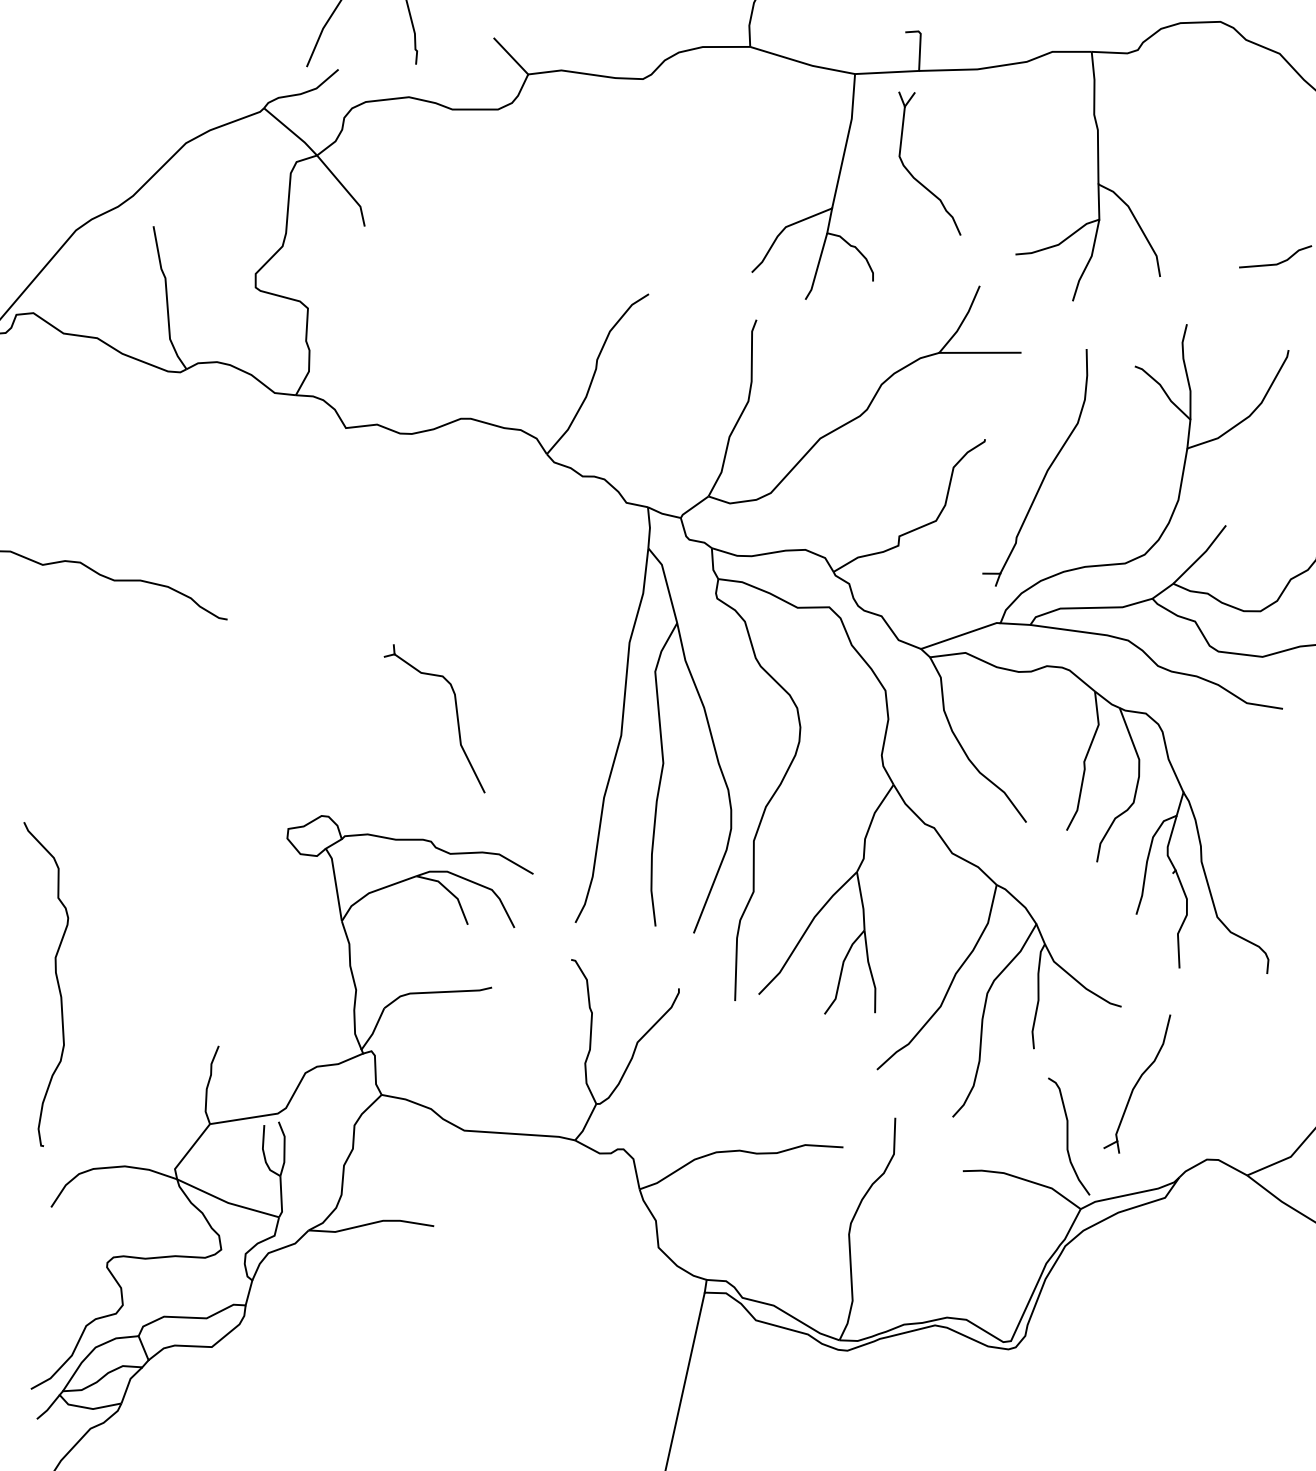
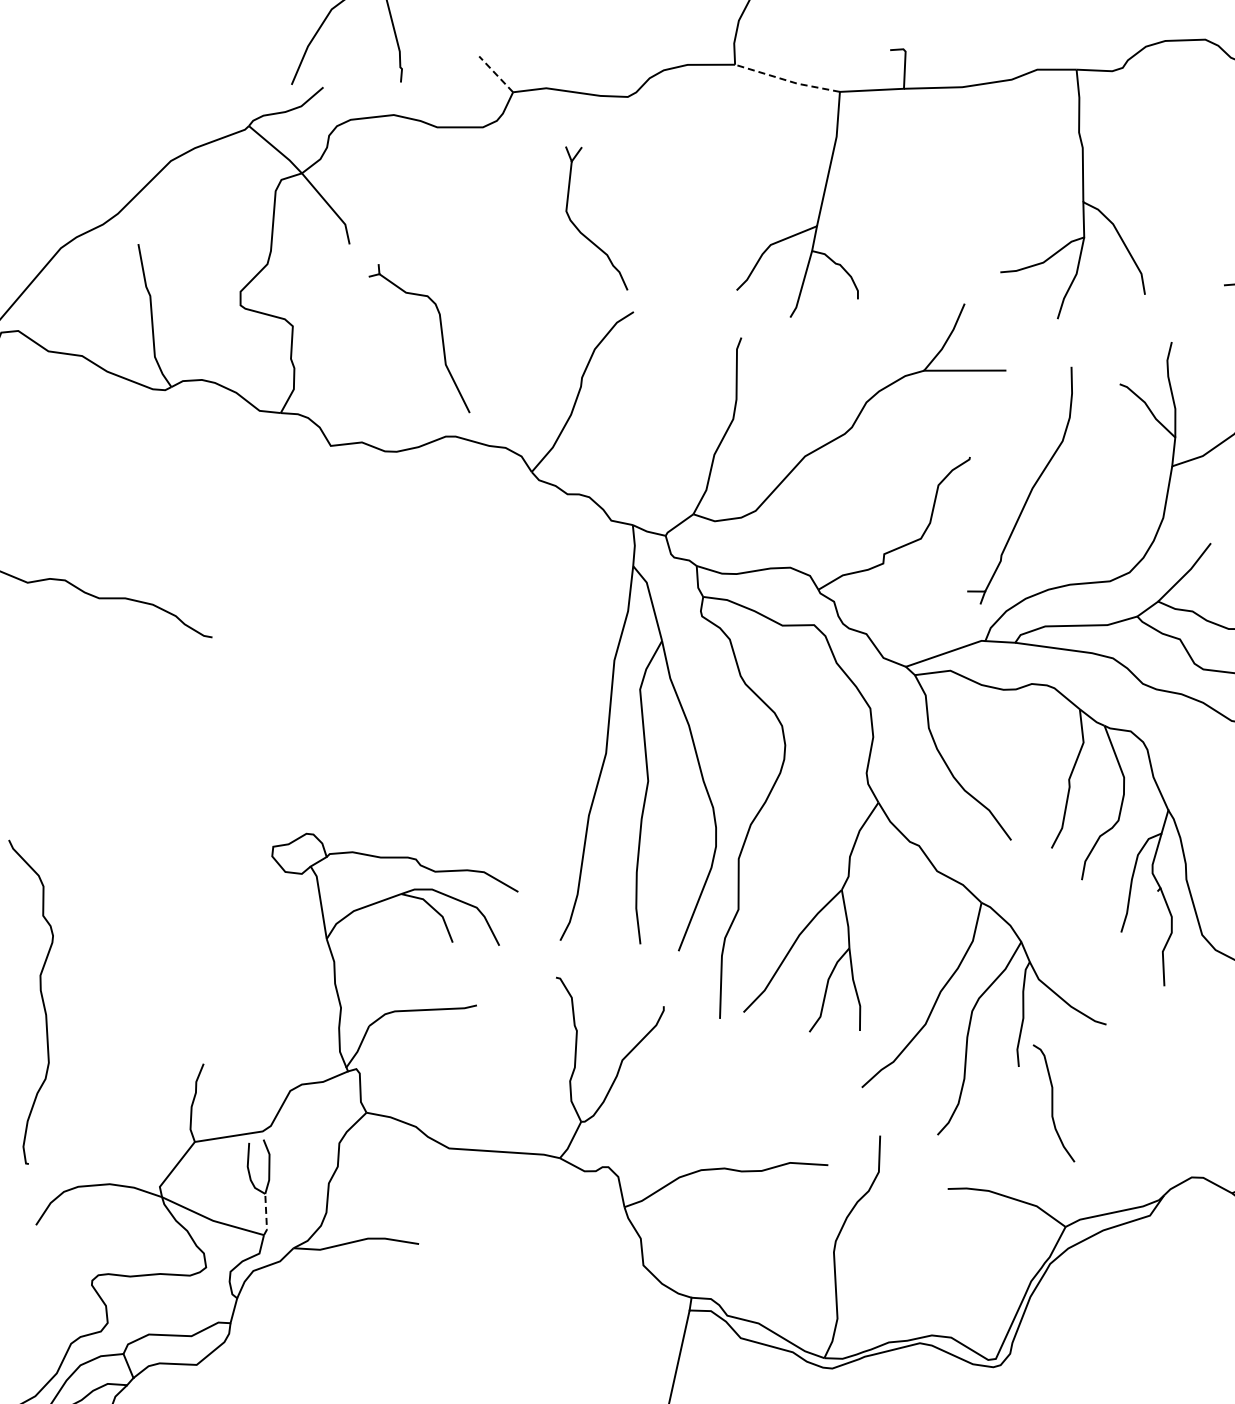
line: (511, 56) -> (496, 74), solid -> dashed
line: (802, 62) -> (787, 80), solid -> dashed
part: (916, 178) -> (583, 233), moved
part: (456, 718) -> (441, 338), moved
part: (1137, 1083) -> (1122, 1101), removed
curve: (1068, 1136) -> (1053, 1103), moved
line: (281, 1197) -> (266, 1215), solid -> dashed

